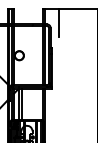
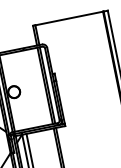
line: (59, 22) -> (57, 38), removed

